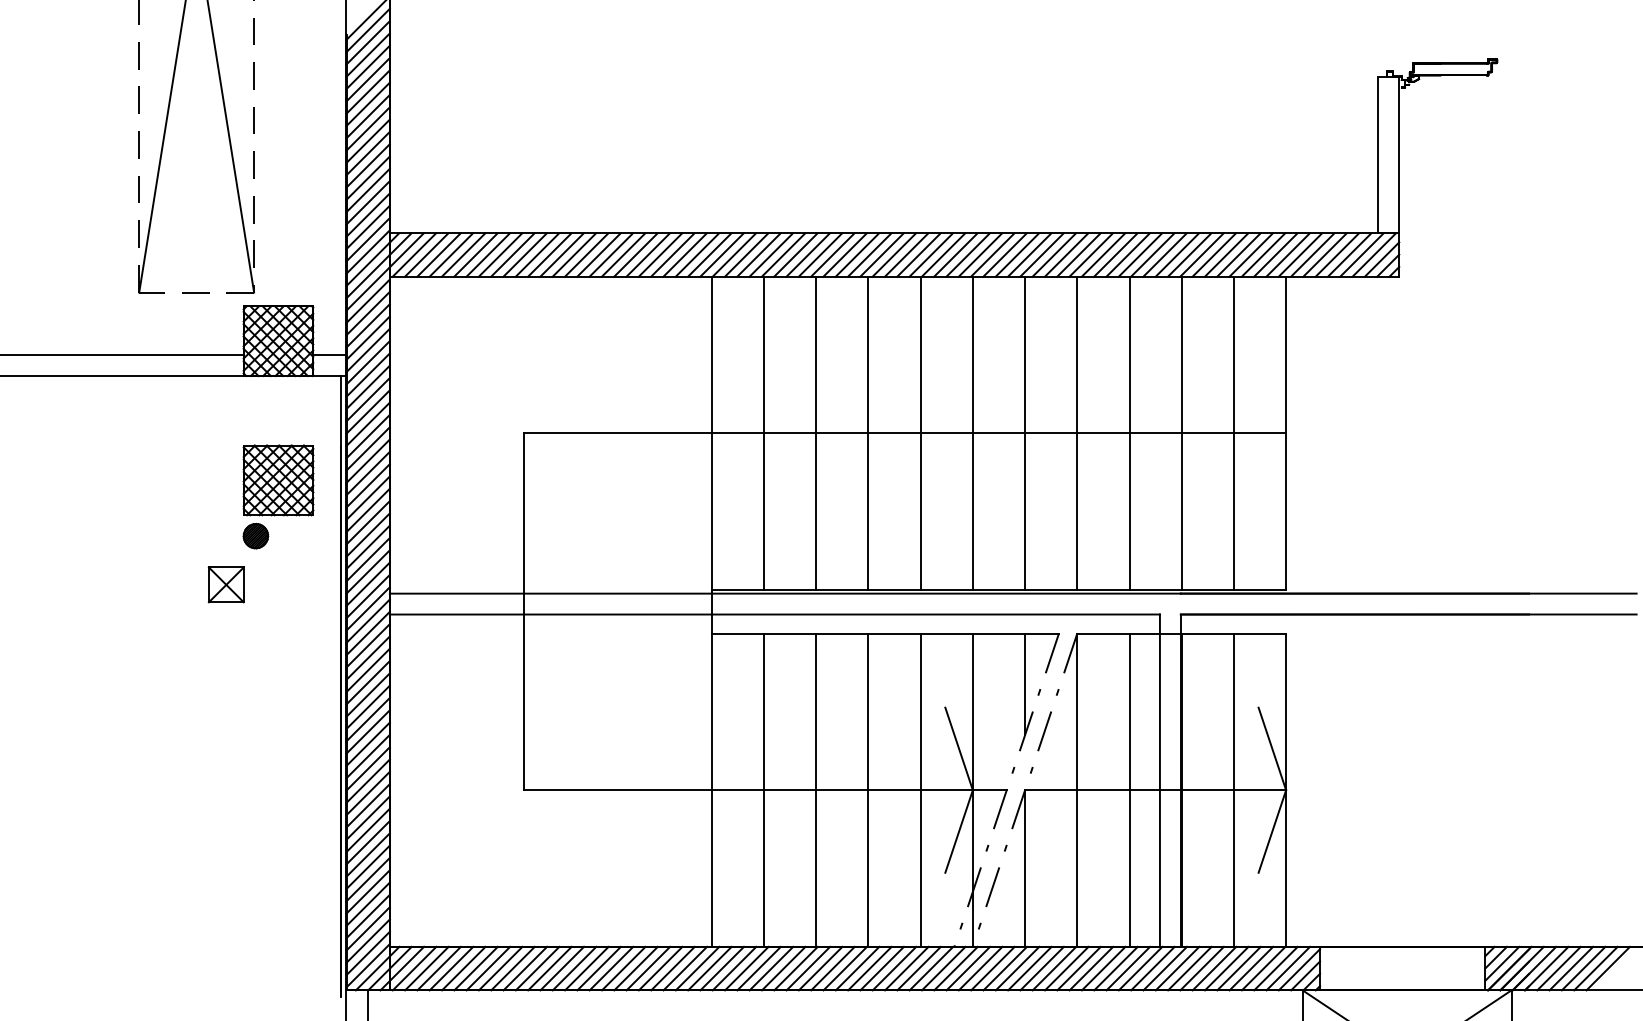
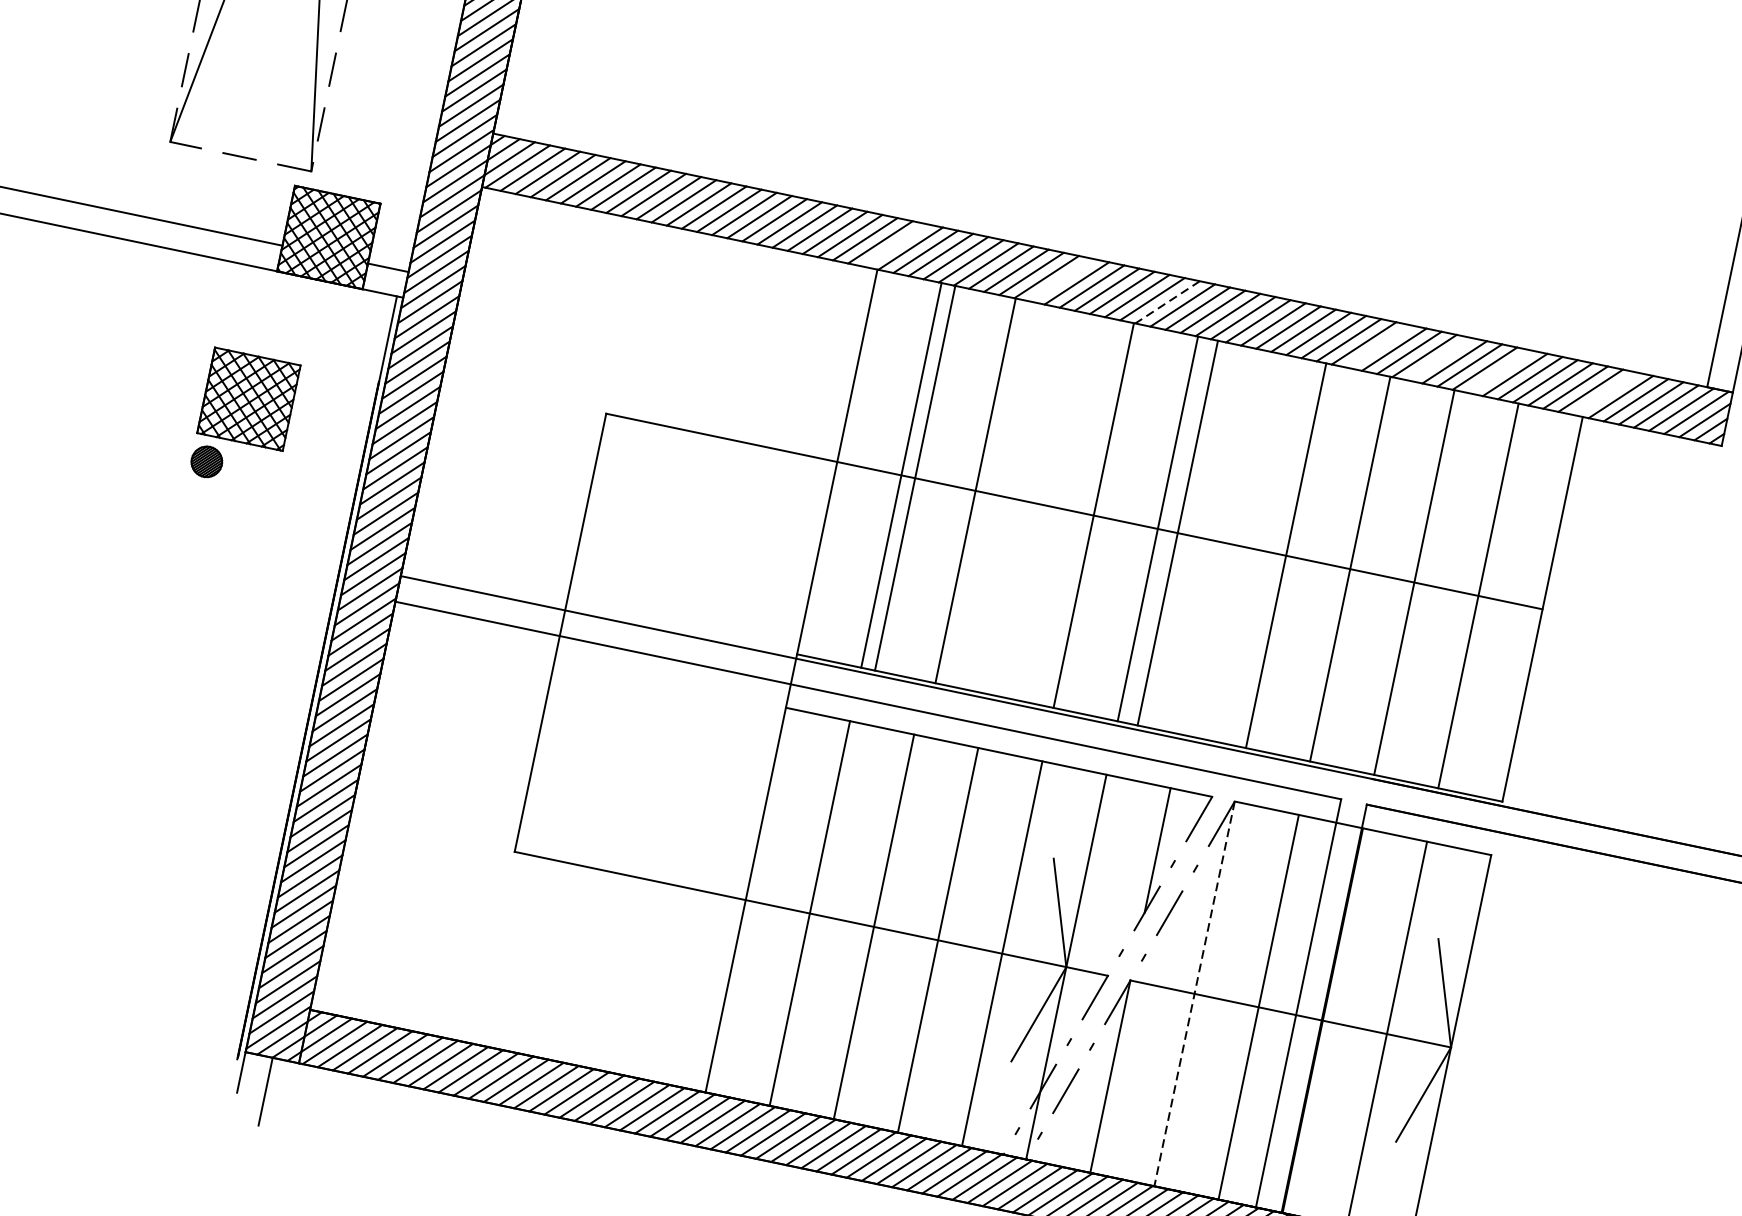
line: (721, 254) -> (895, 244), removed
line: (857, 254) -> (1062, 279), removed
line: (1115, 254) -> (1378, 345), removed
line: (1164, 254) -> (1439, 358), removed
line: (1214, 254) -> (1500, 371), removed
line: (1300, 254) -> (1606, 393), removed
line: (943, 255) -> (1167, 302), solid -> dashed
line: (816, 433) -> (915, 478), moved
line: (868, 433) -> (975, 490), moved
line: (1025, 433) -> (1178, 533), moved
part: (278, 496) -> (244, 418), moved
part: (225, 584) -> (201, 522), removed
line: (1077, 790) -> (1194, 994), solid -> dashed

